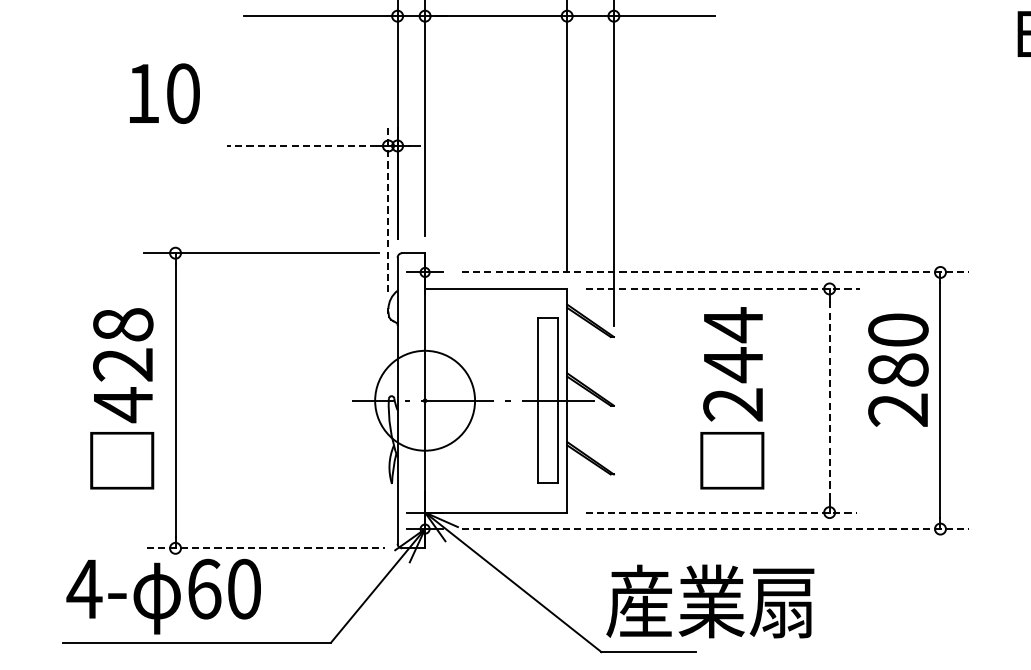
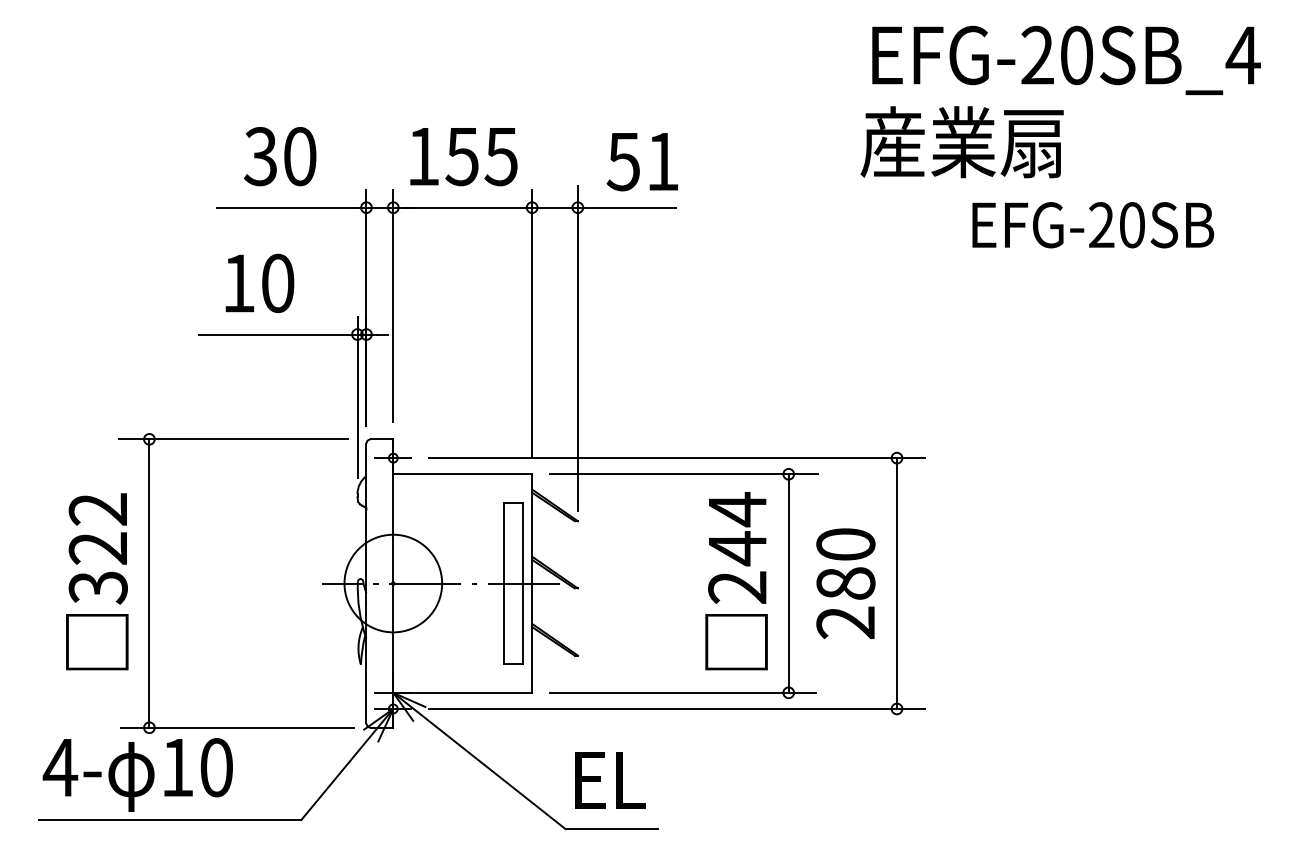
text: (164, 93) -> (259, 283), moved
line: (302, 145) -> (273, 334), dashed -> solid
line: (388, 210) -> (357, 397), dashed -> solid
line: (715, 272) -> (677, 458), dashed -> solid
line: (723, 289) -> (684, 474), dashed -> solid
text: (122, 365) -> (97, 549), 428 -> 322
text: (898, 370) -> (845, 583), moved
text: (732, 398) -> (736, 581), moved
line: (829, 400) -> (788, 583), dashed -> solid
line: (720, 512) -> (682, 692), dashed -> solid
line: (715, 528) -> (677, 708), dashed -> solid
line: (266, 548) -> (238, 727), dashed -> solid
text: (205, 588) -> (178, 767), 60 -> 10
text: (709, 601) -> (671, 779), 産業扇 -> EL

